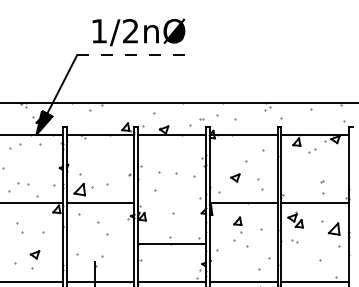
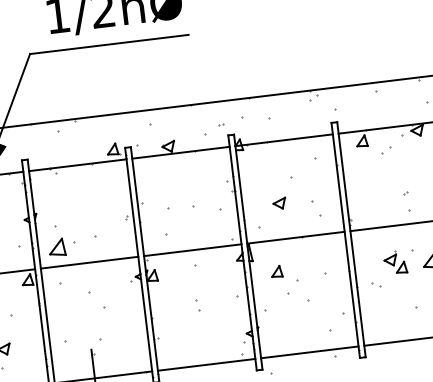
line: (132, 55) -> (109, 44), dashed -> solid
part: (295, 219) -> (395, 262), moved
part: (237, 220) -> (276, 270), moved
line: (171, 243) -> (191, 250), moved

